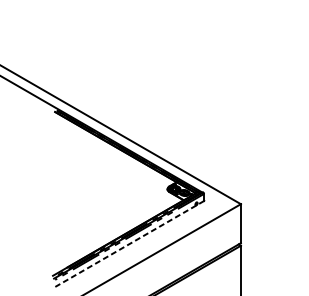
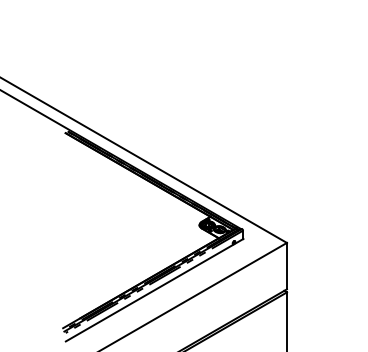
line: (129, 244) -> (154, 290), dashed -> solid

